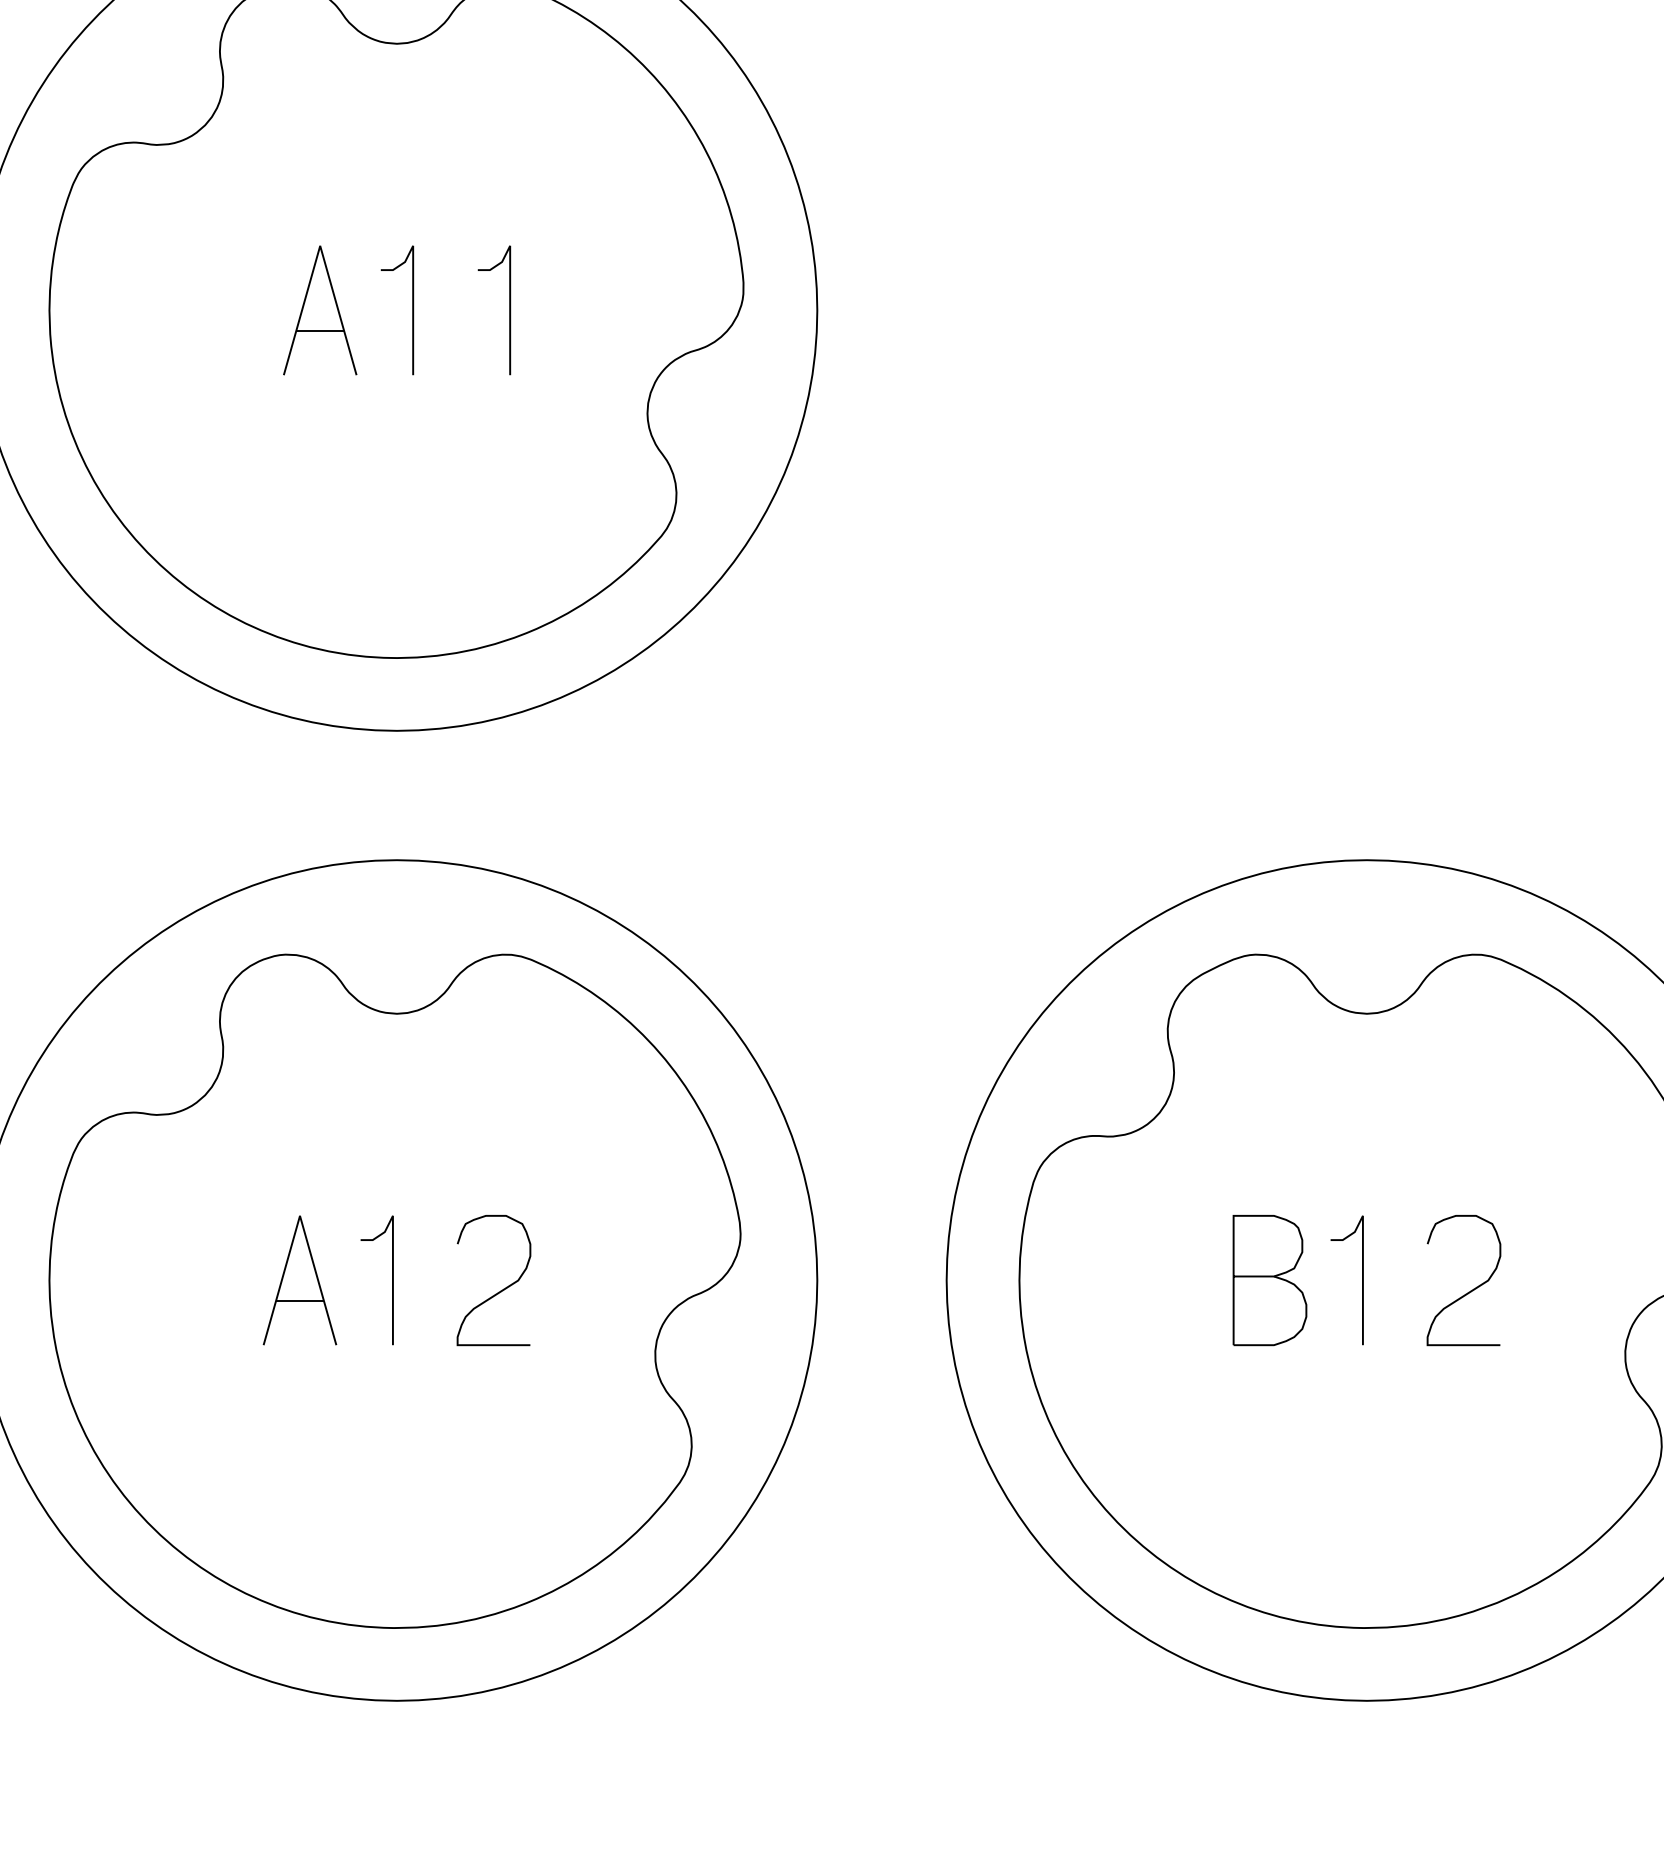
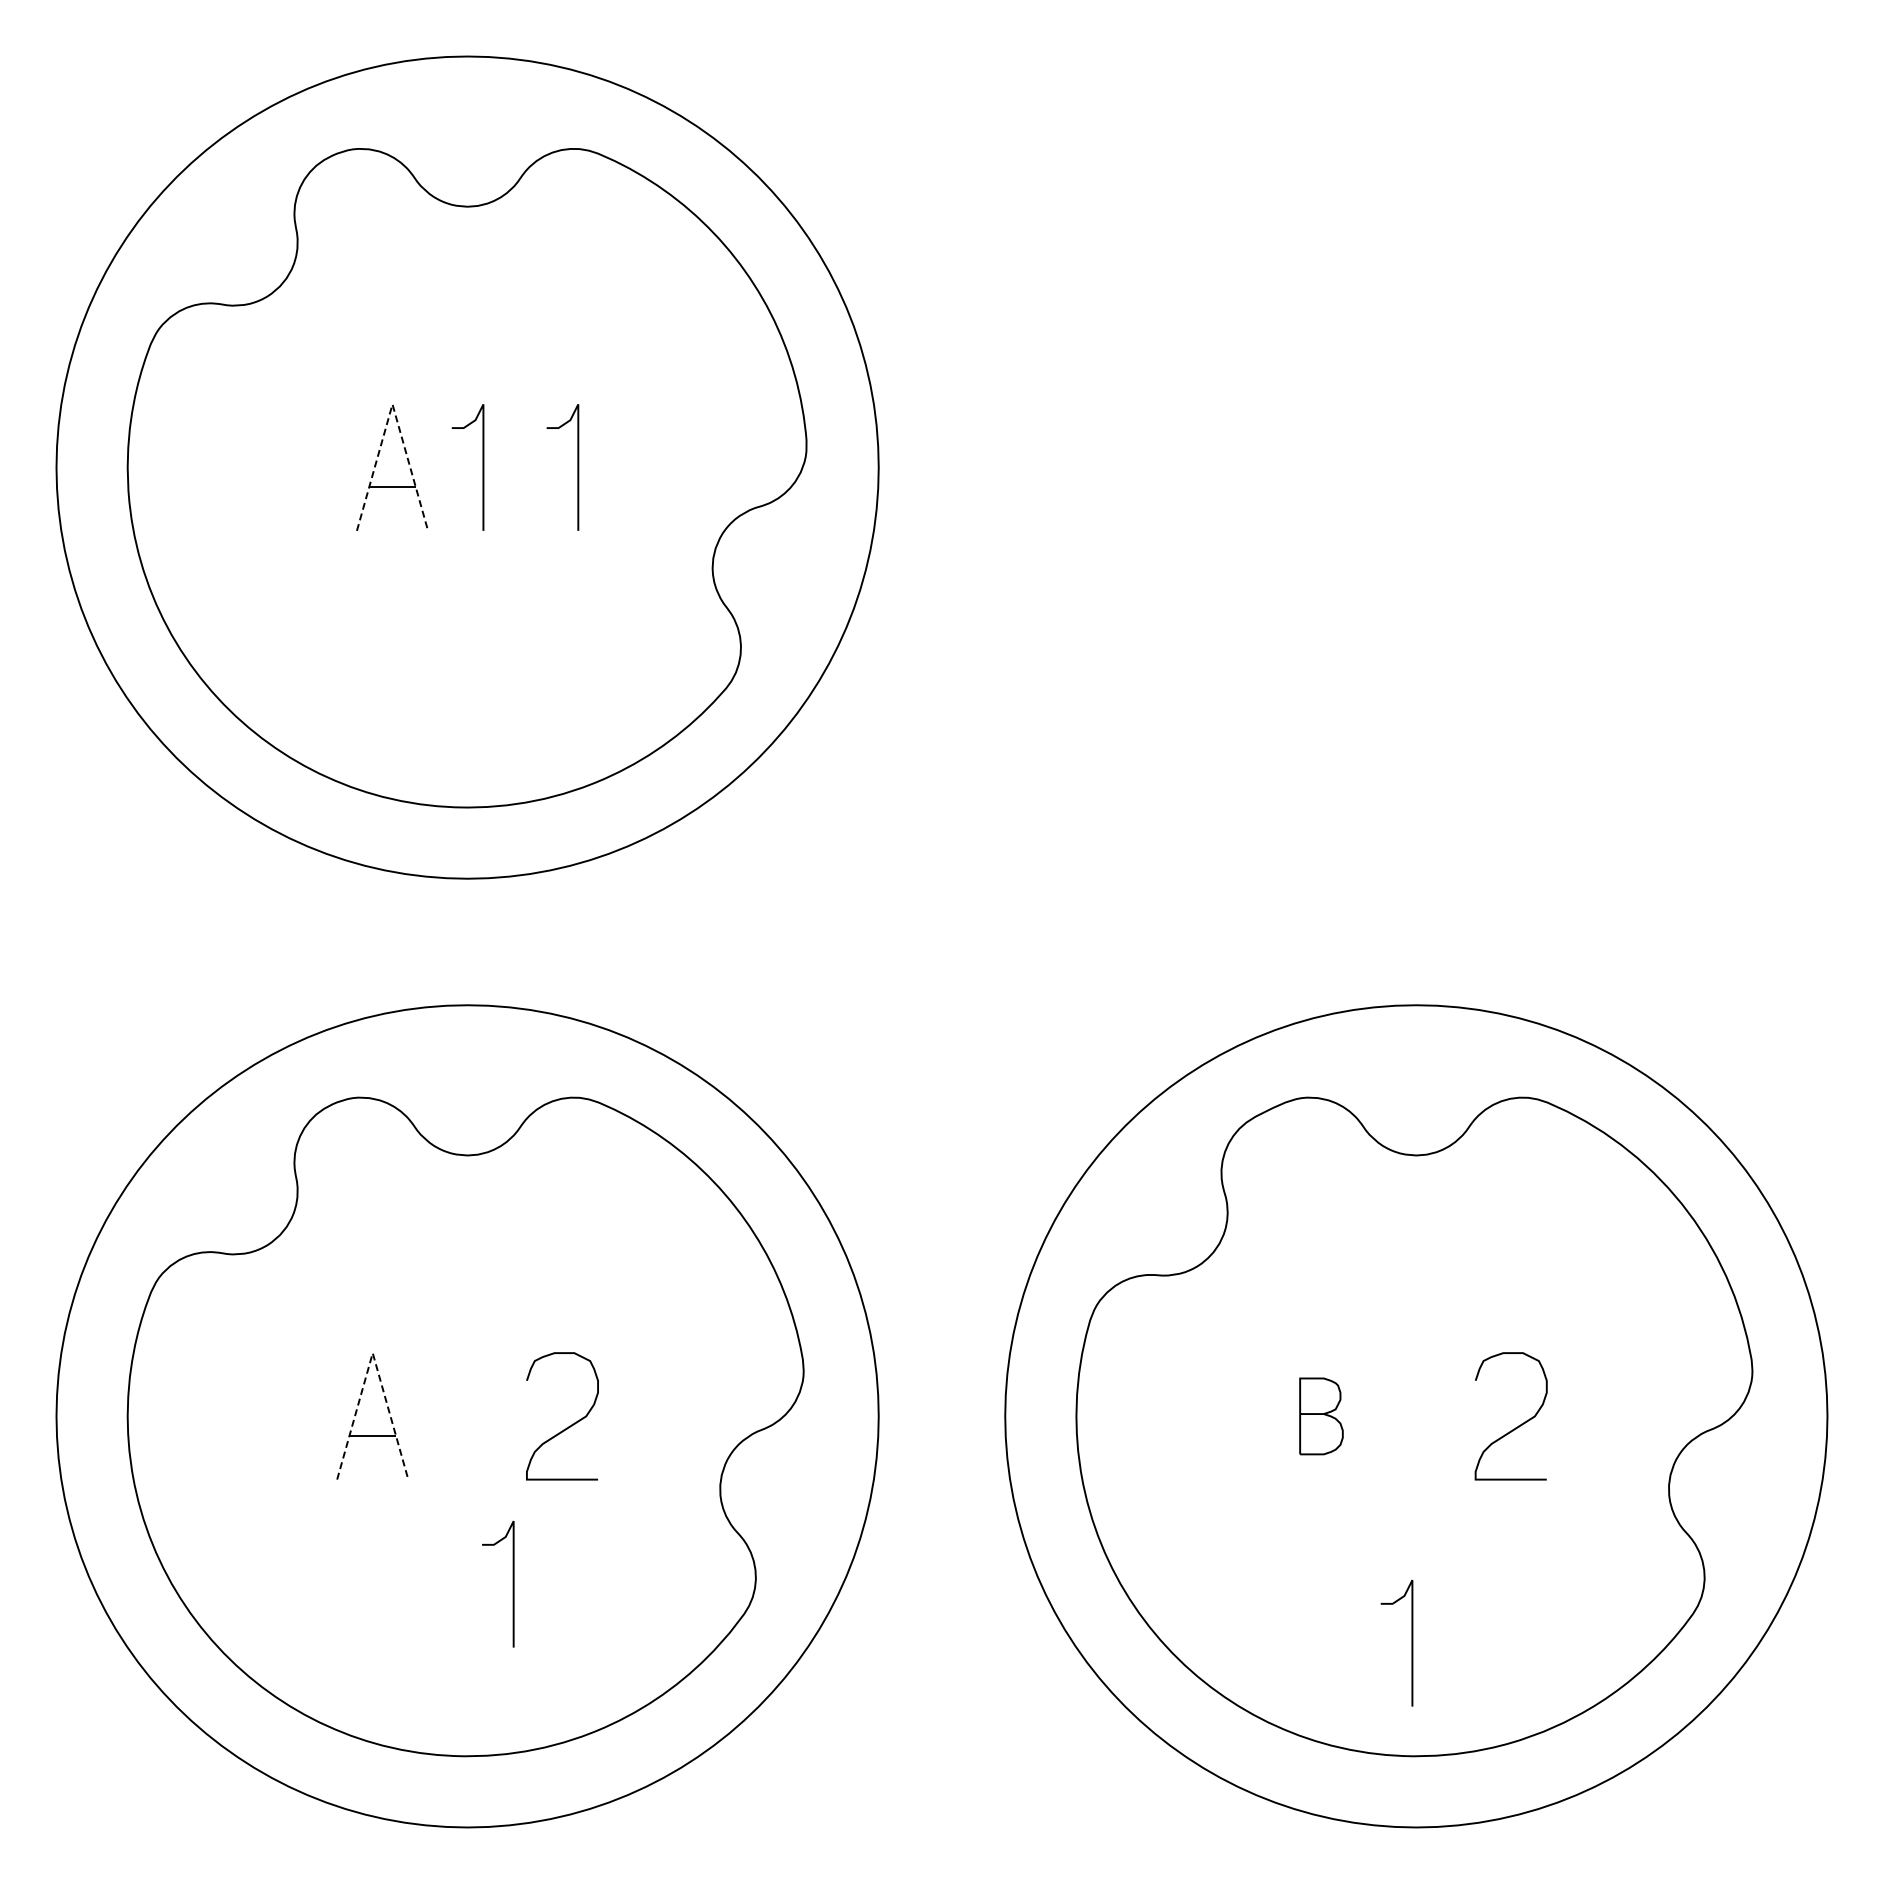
line: (320, 245) -> (392, 404), solid -> dashed
line: (299, 1216) -> (372, 1353), solid -> dashed
curve: (391, 1279) -> (512, 1583), moved
curve: (1362, 1279) -> (1411, 1642), moved
part: (1270, 1280) -> (1321, 1416), size x0.6

